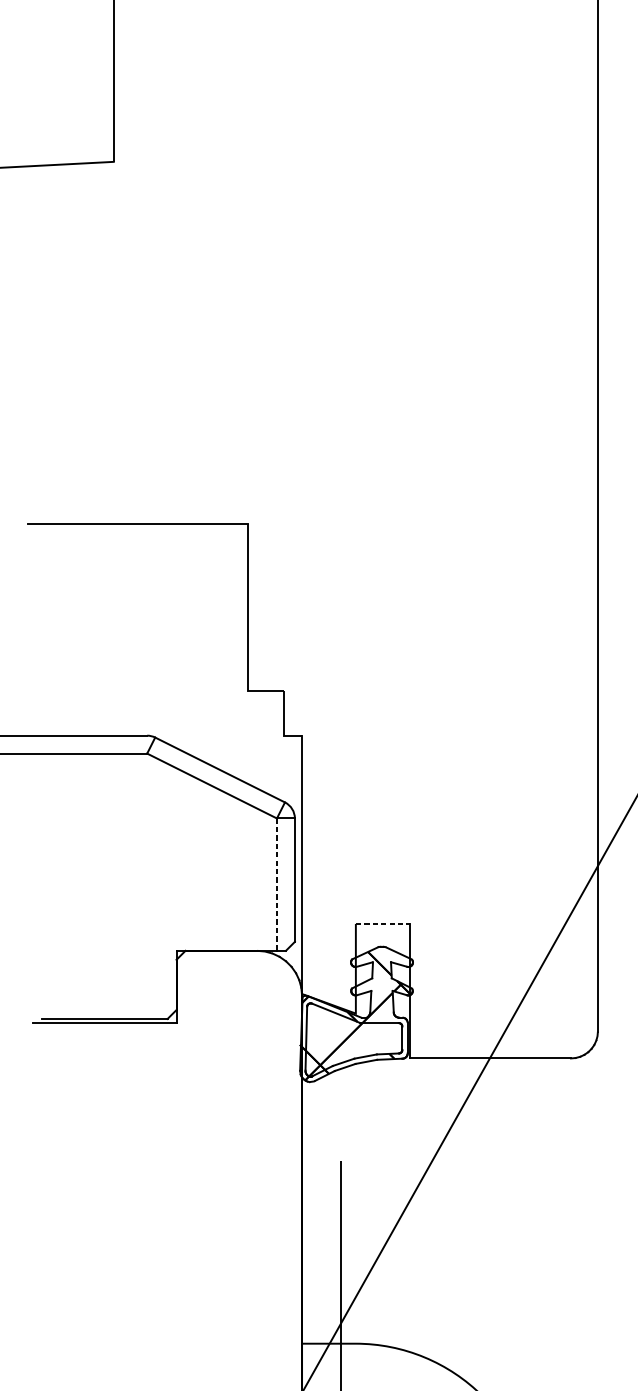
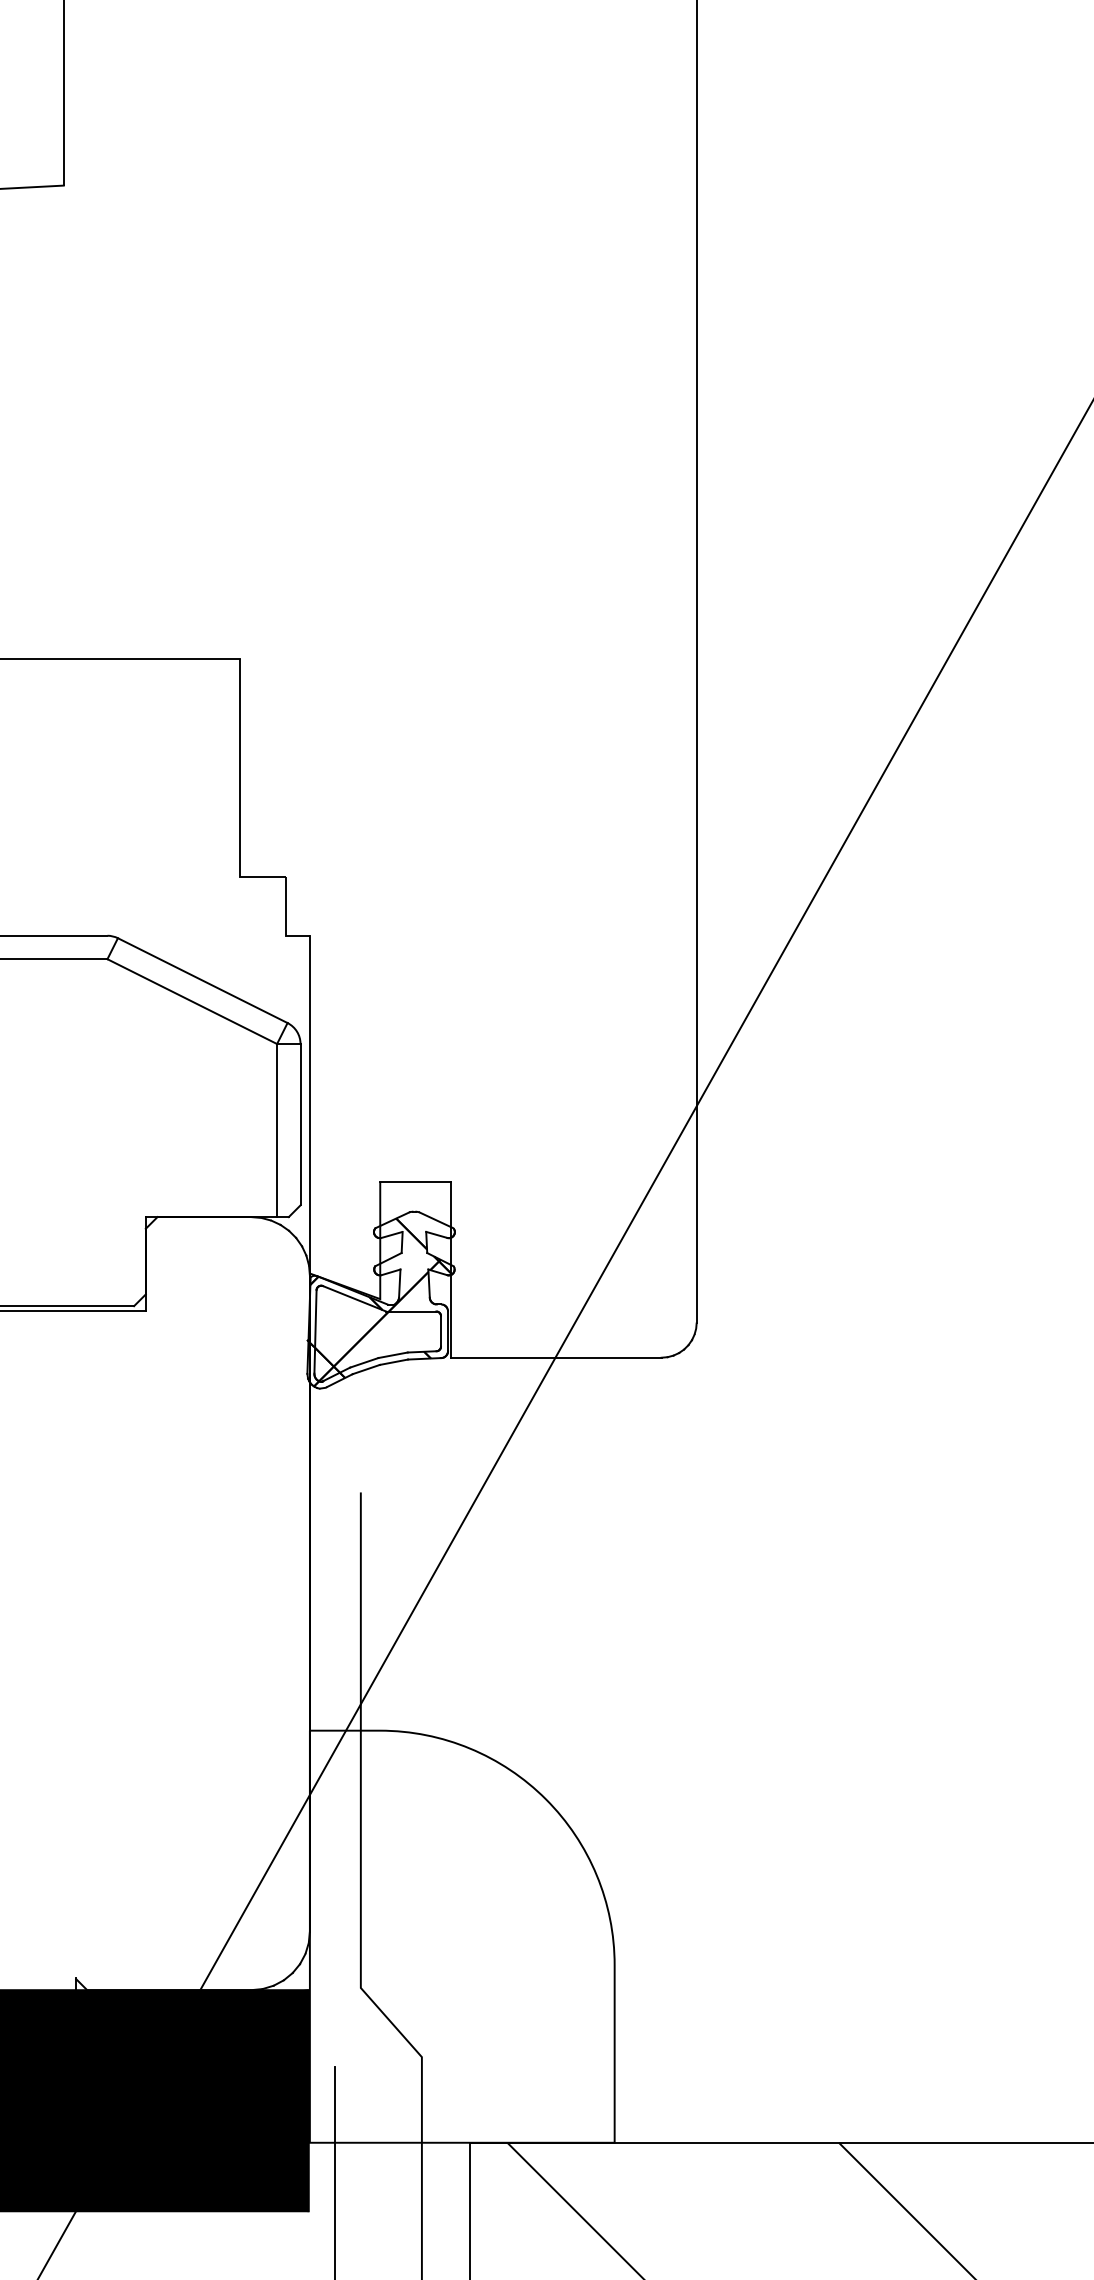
line: (277, 884) -> (277, 1130), dashed -> solid
line: (382, 923) -> (415, 1181), dashed -> solid

